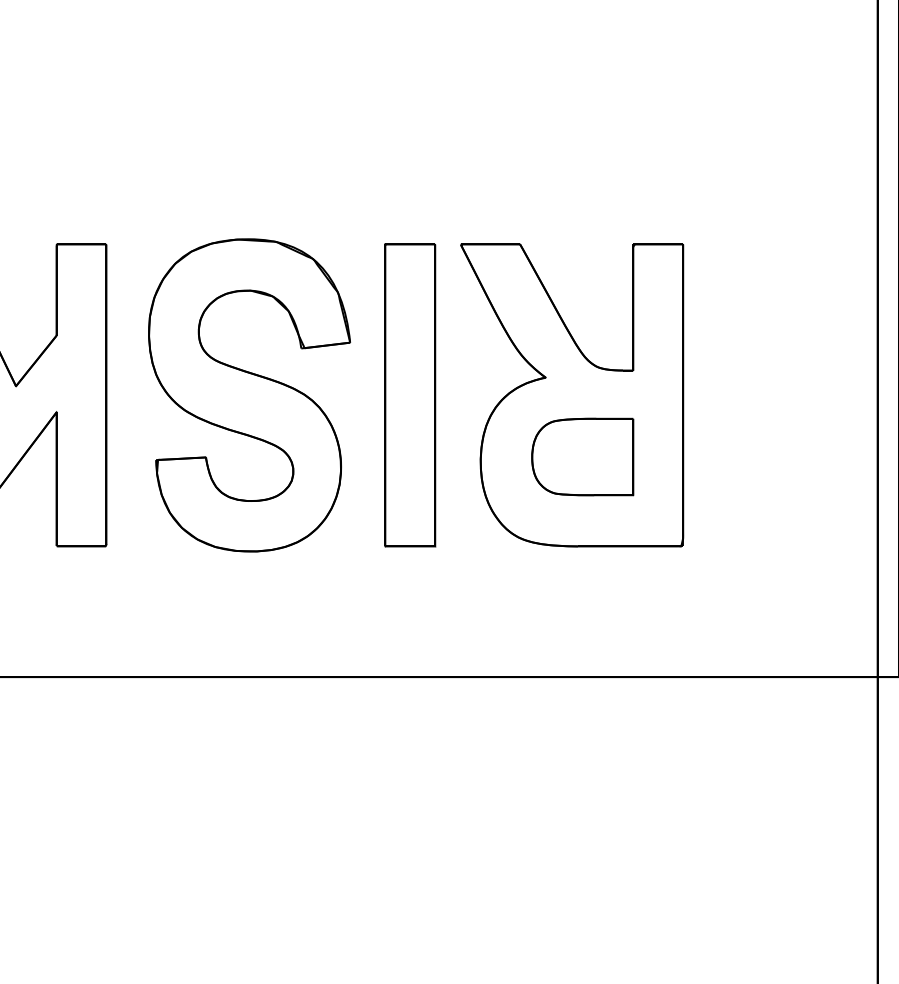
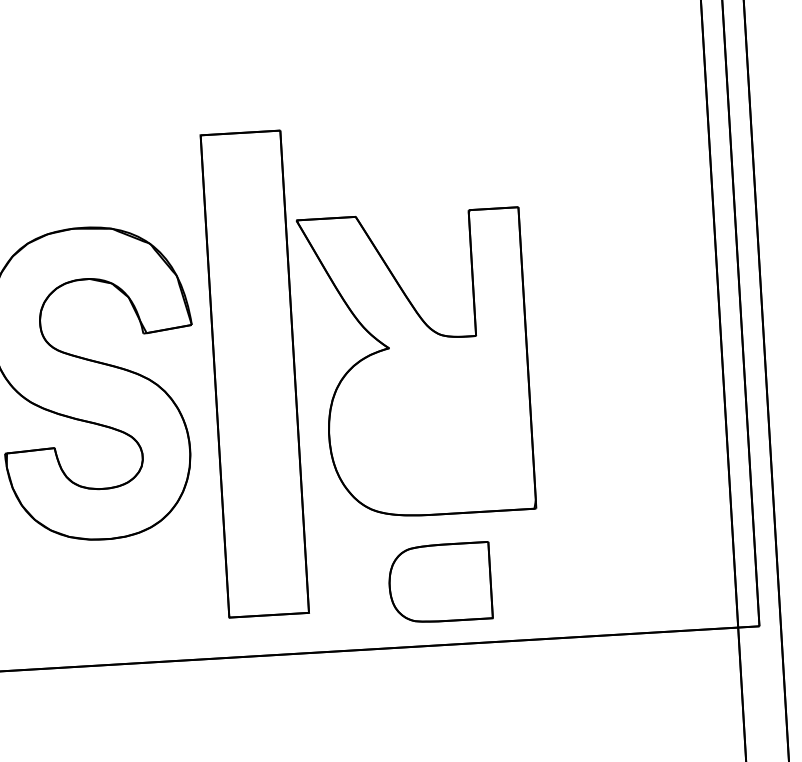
part: (410, 395) -> (255, 374), size x1.6
part: (582, 456) -> (439, 582), moved

